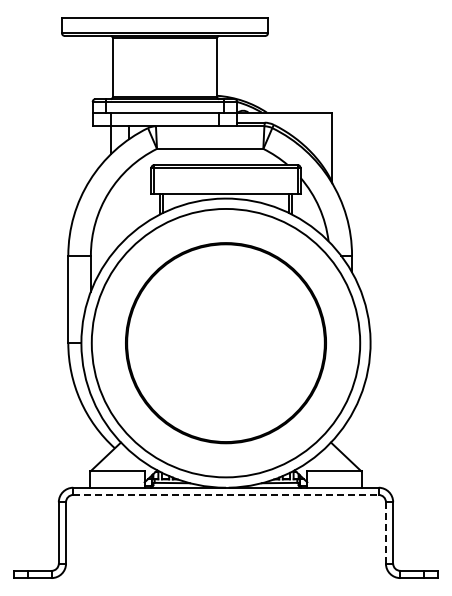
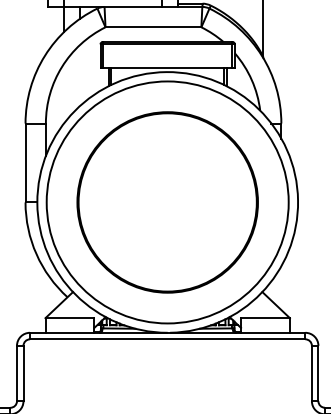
line: (226, 494) -> (168, 338), dashed -> solid
line: (385, 532) -> (311, 373), dashed -> solid

